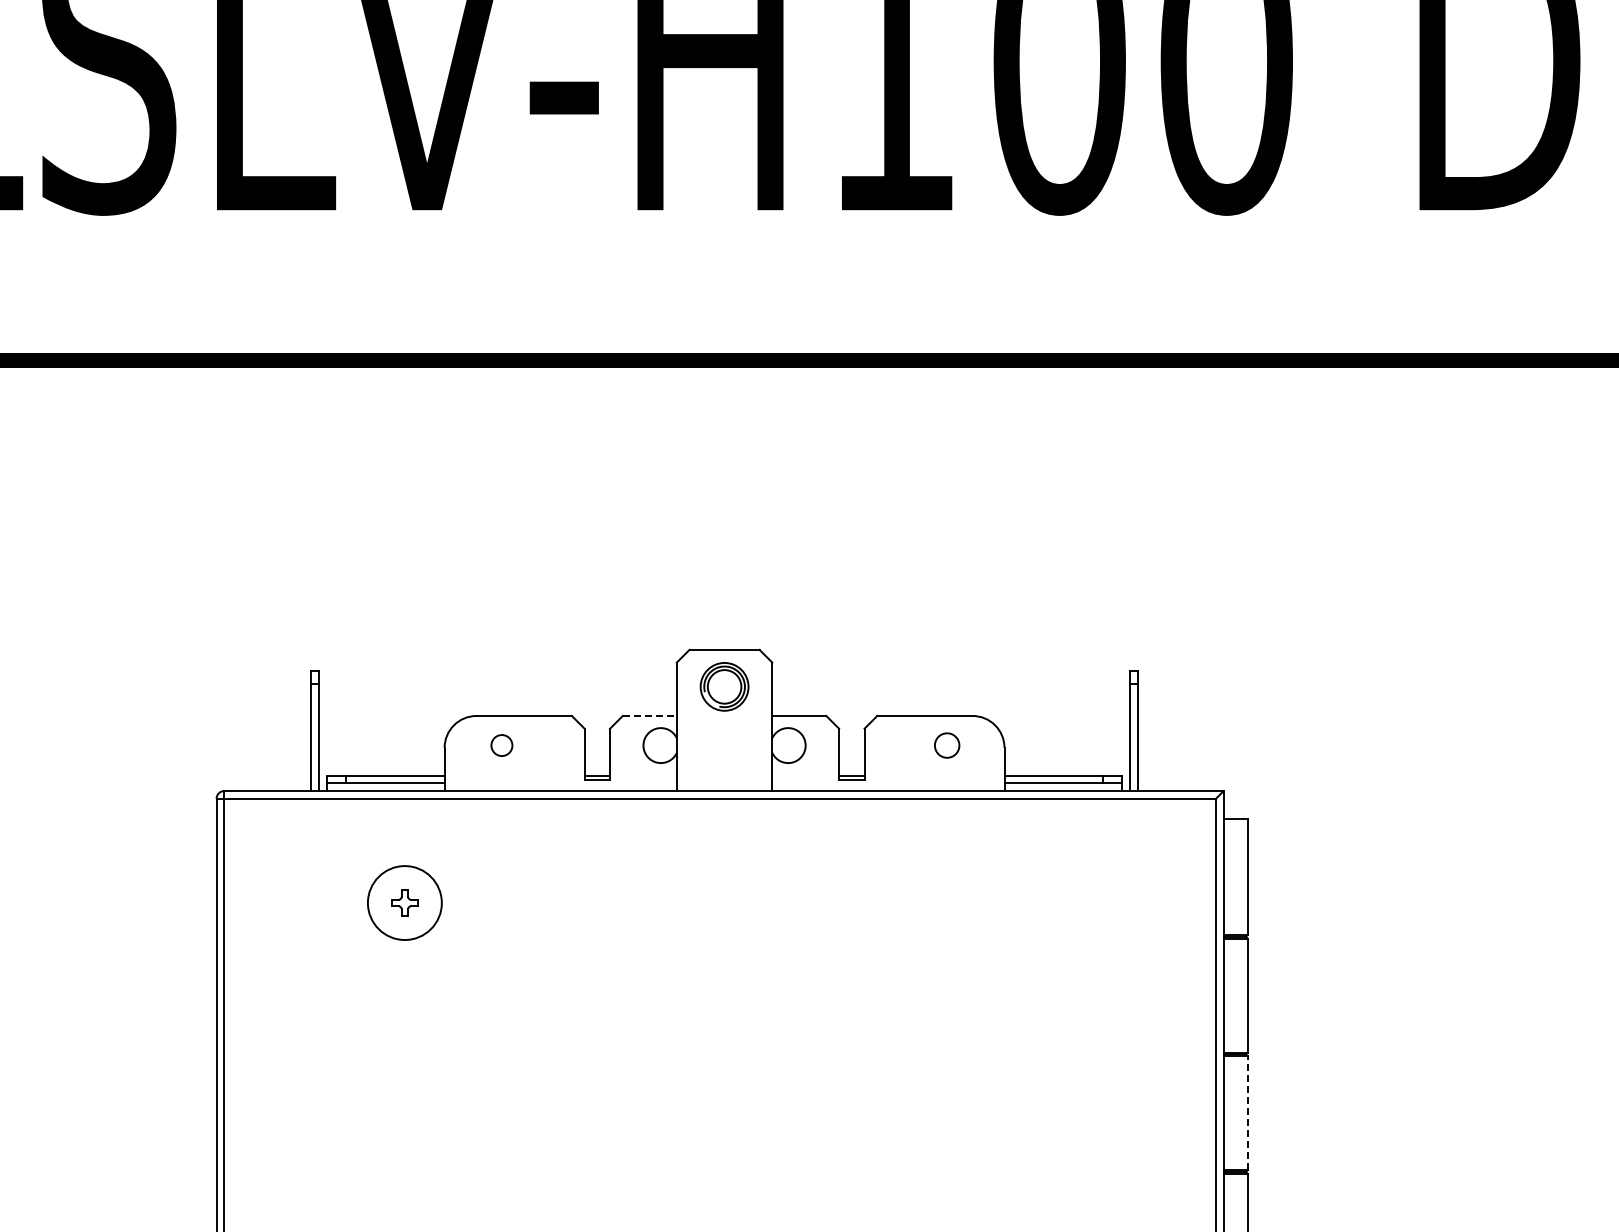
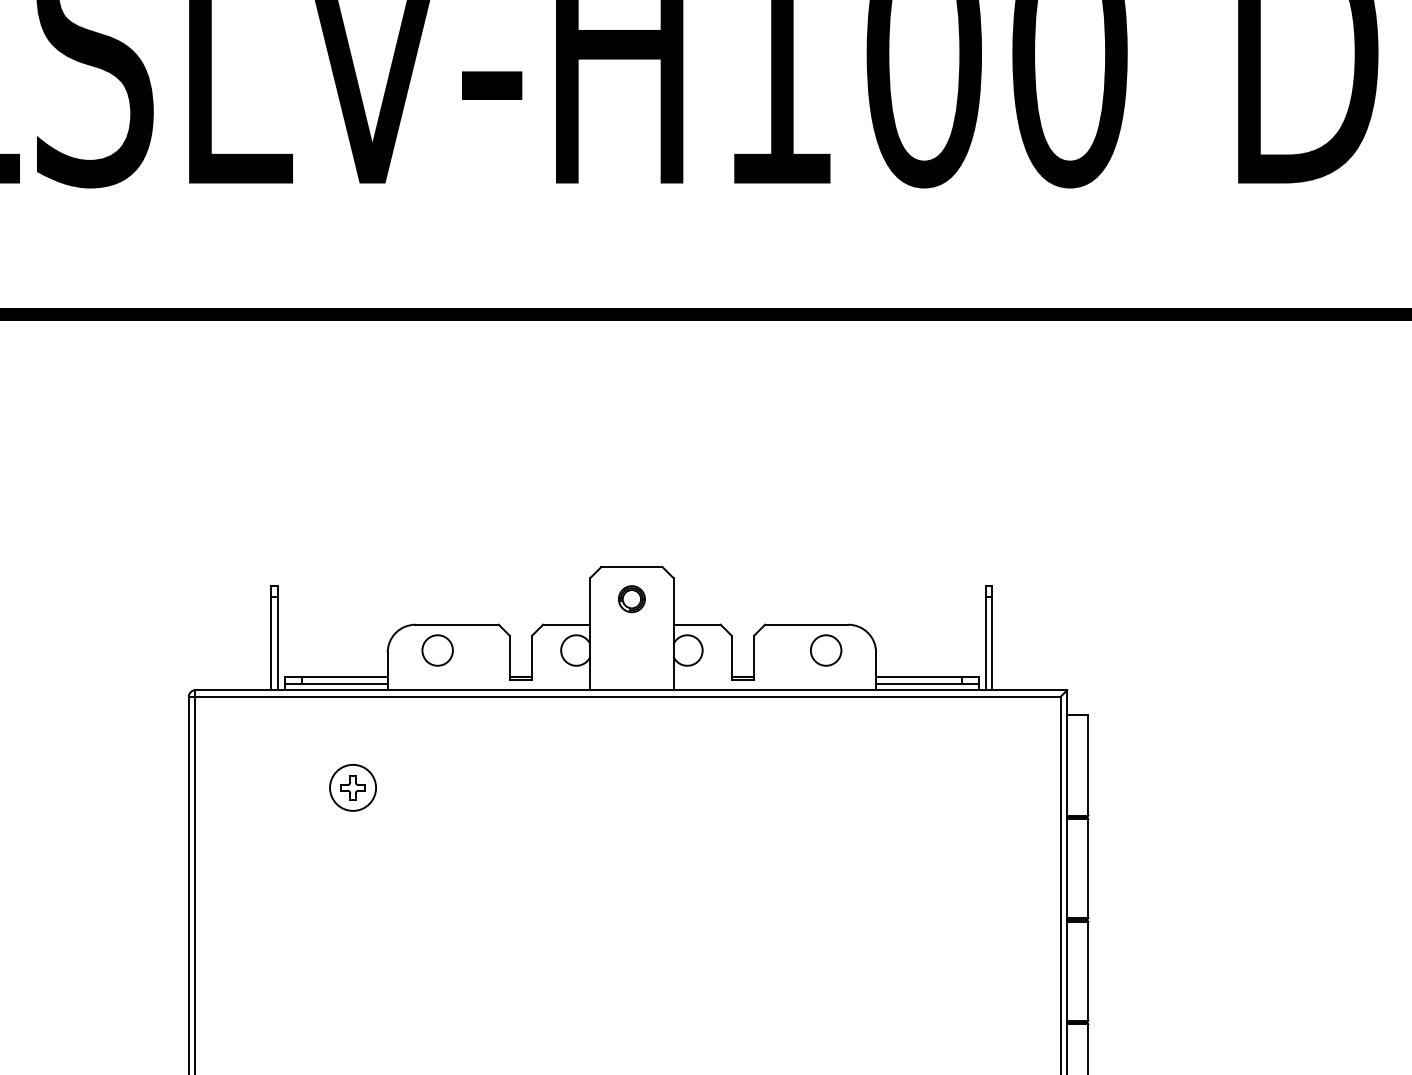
part: (724, 686) -> (631, 598), size x0.62
line: (650, 716) -> (567, 625), dashed -> solid
circle: (501, 745) -> (437, 650), size x1.67
circle: (946, 745) -> (825, 650), size x1.43
circle: (404, 902) -> (352, 787), size x0.71
line: (1247, 1113) -> (1088, 971), dashed -> solid

